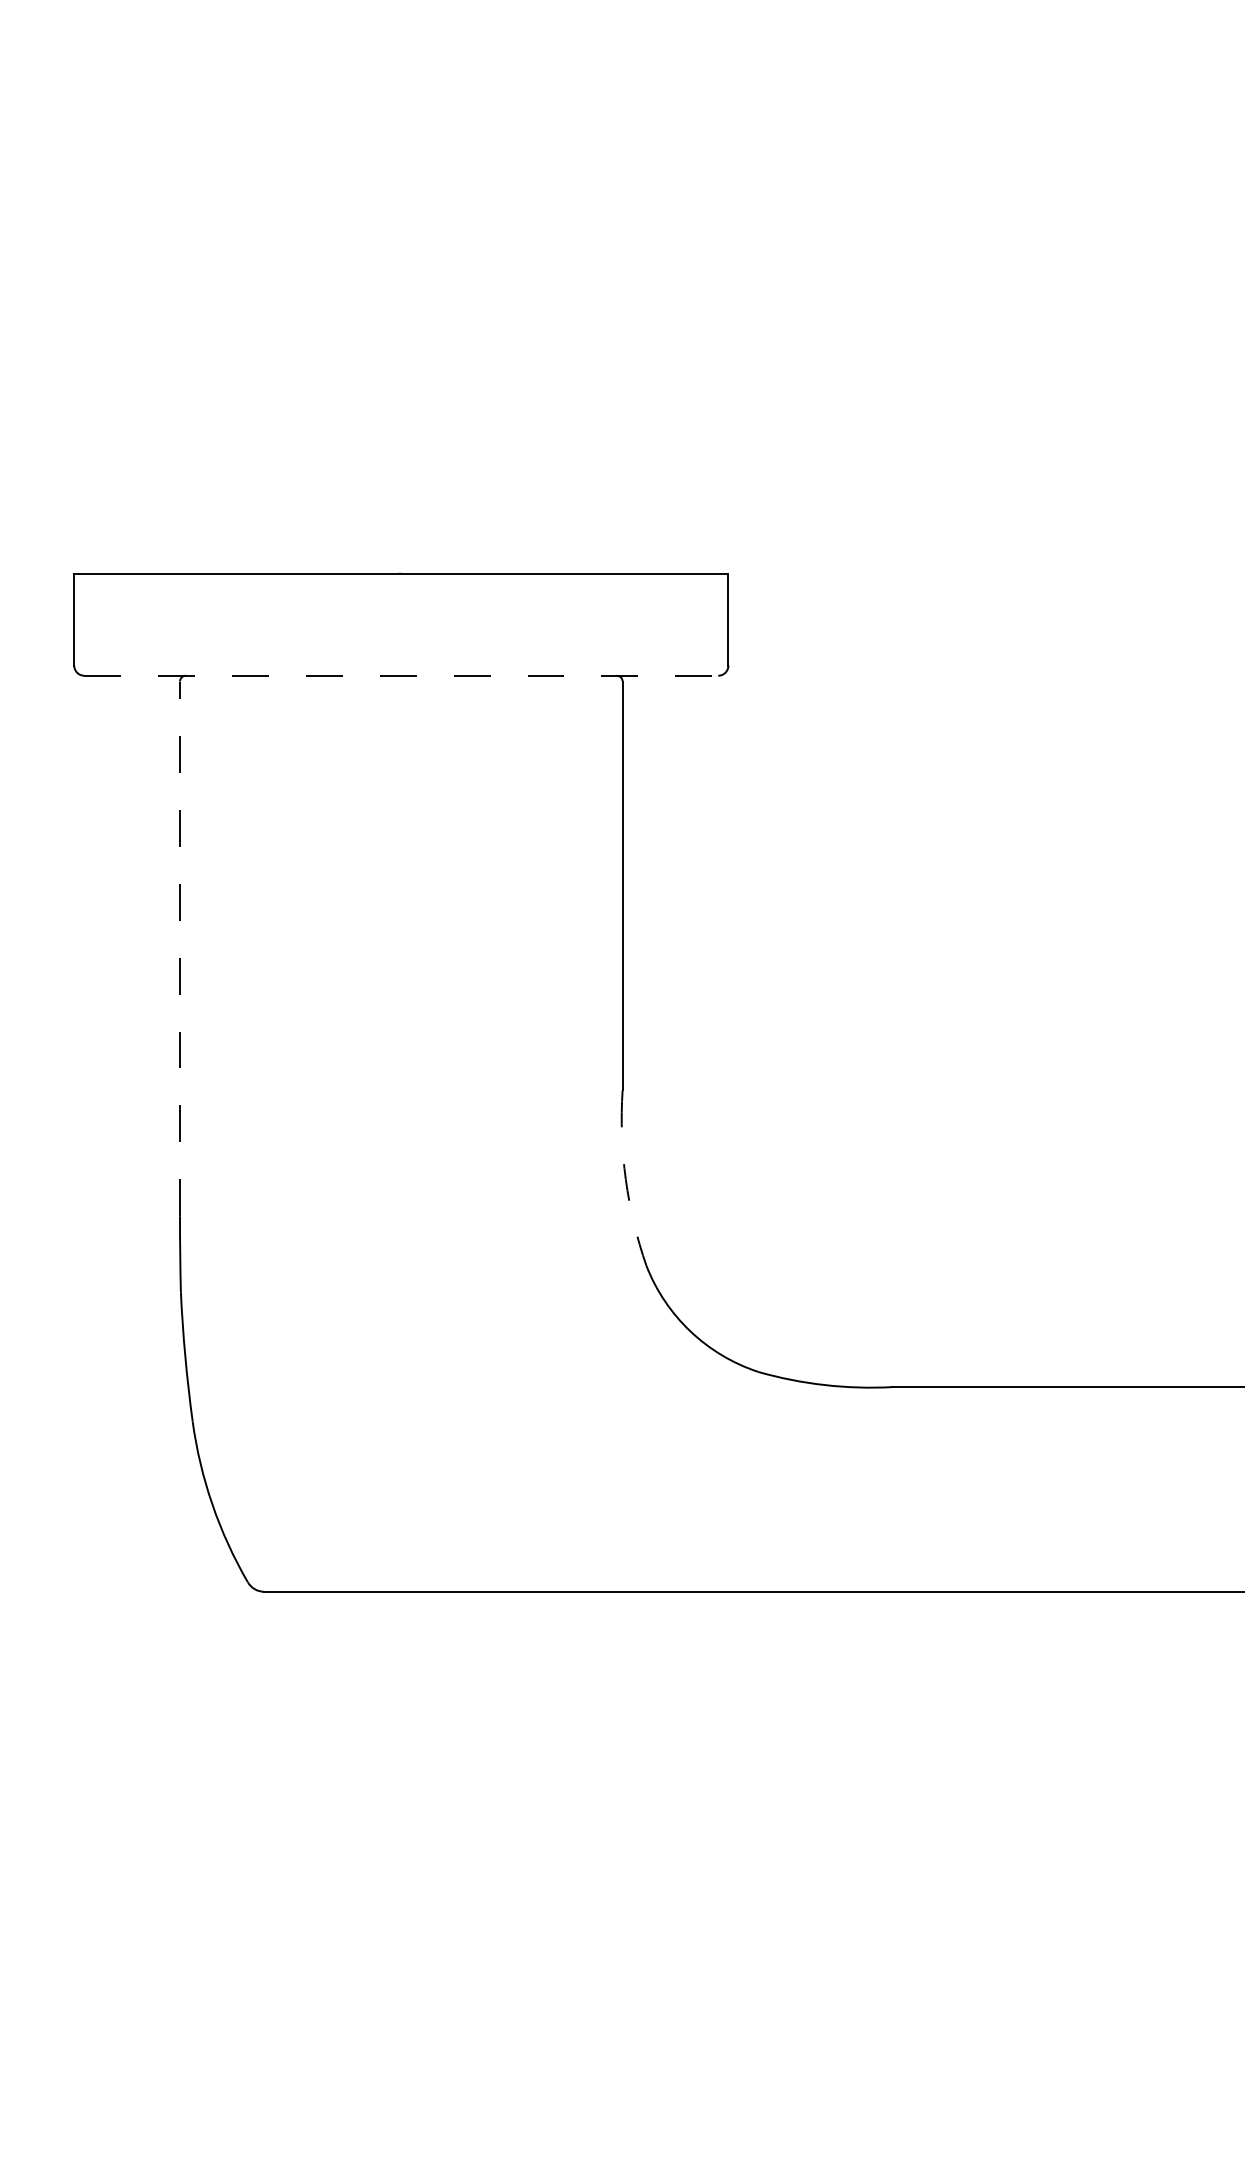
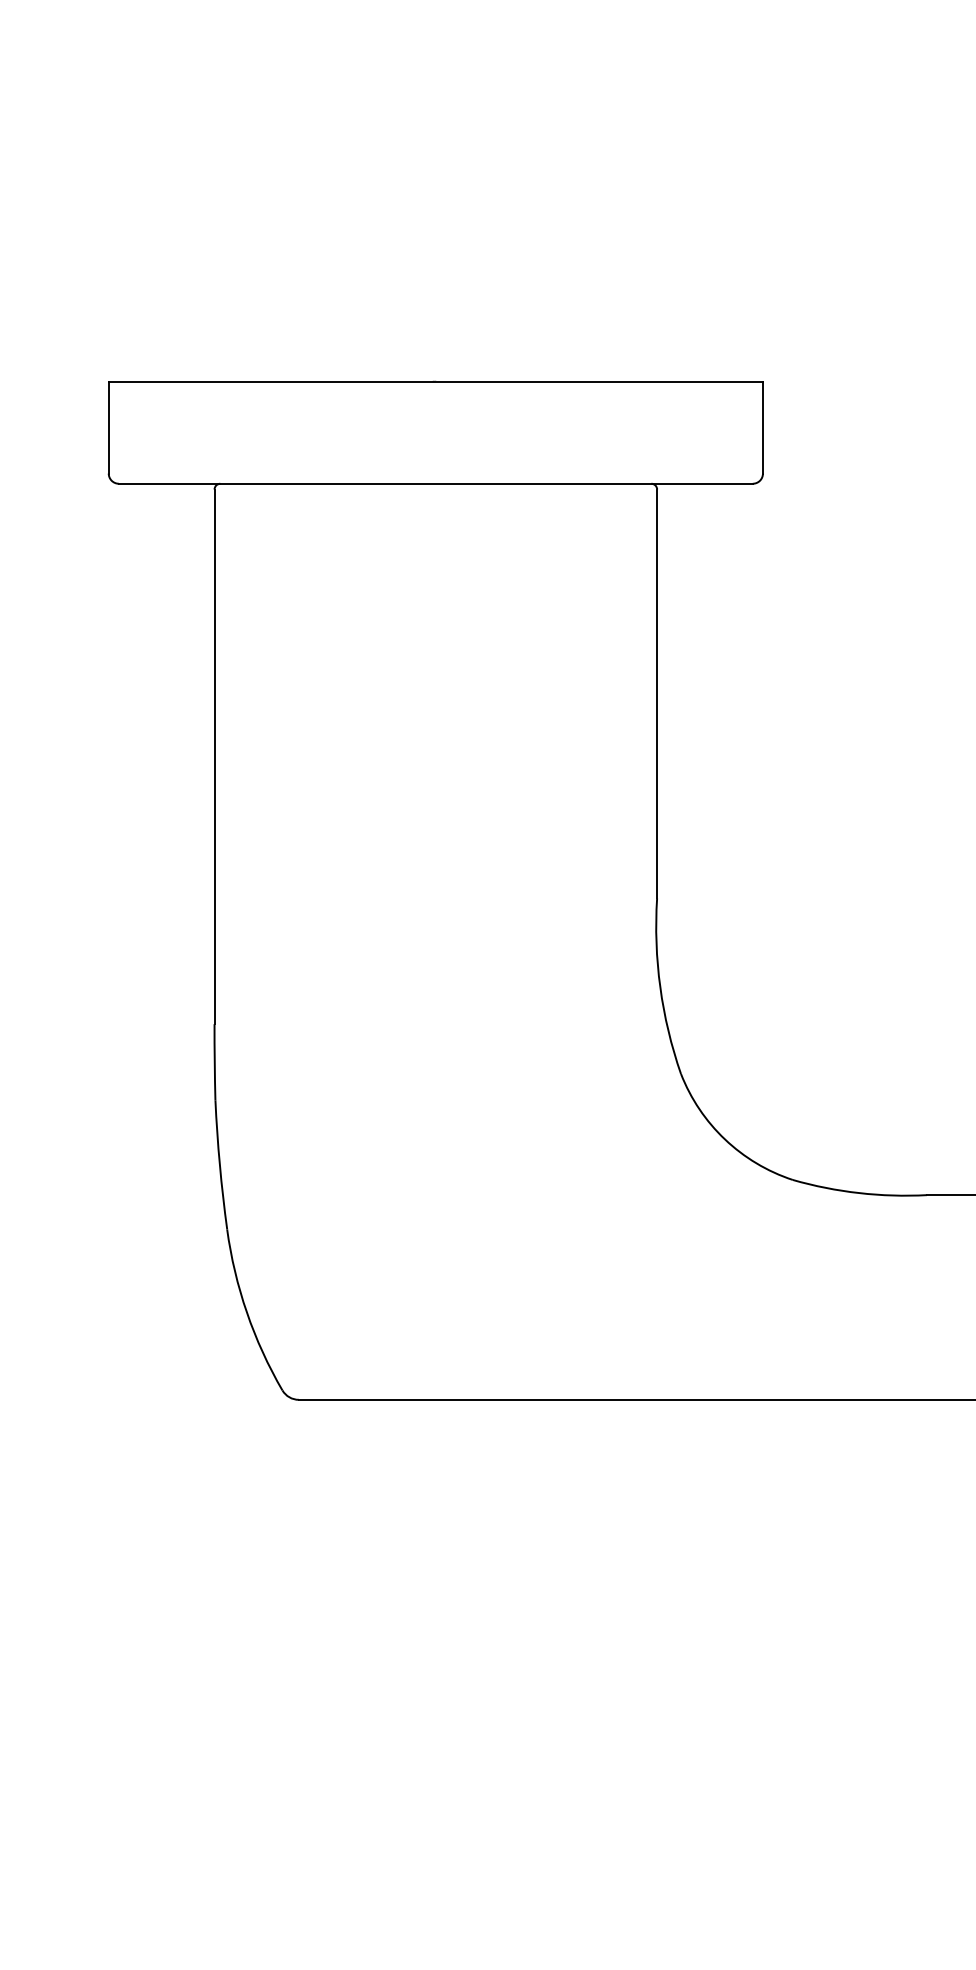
line: (401, 675) -> (436, 483), dashed -> solid
line: (180, 948) -> (215, 756), dashed -> solid
arc: (625, 1179) -> (660, 987), dashed -> solid

